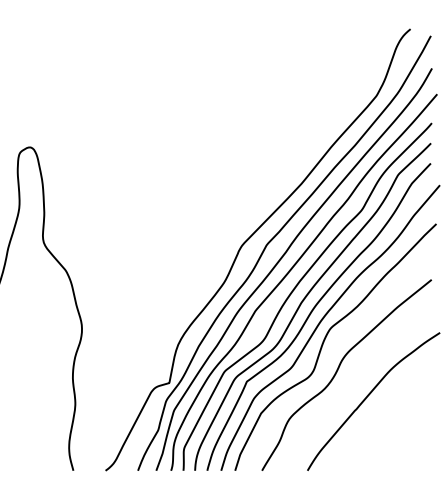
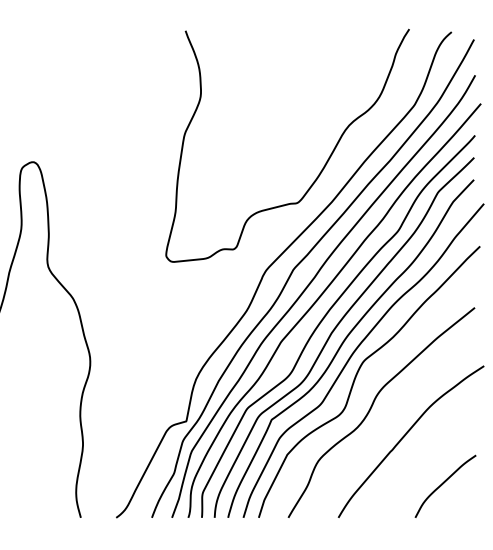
curve: (293, 151) -> (322, 166), added
curve: (404, 439) -> (445, 483), added

